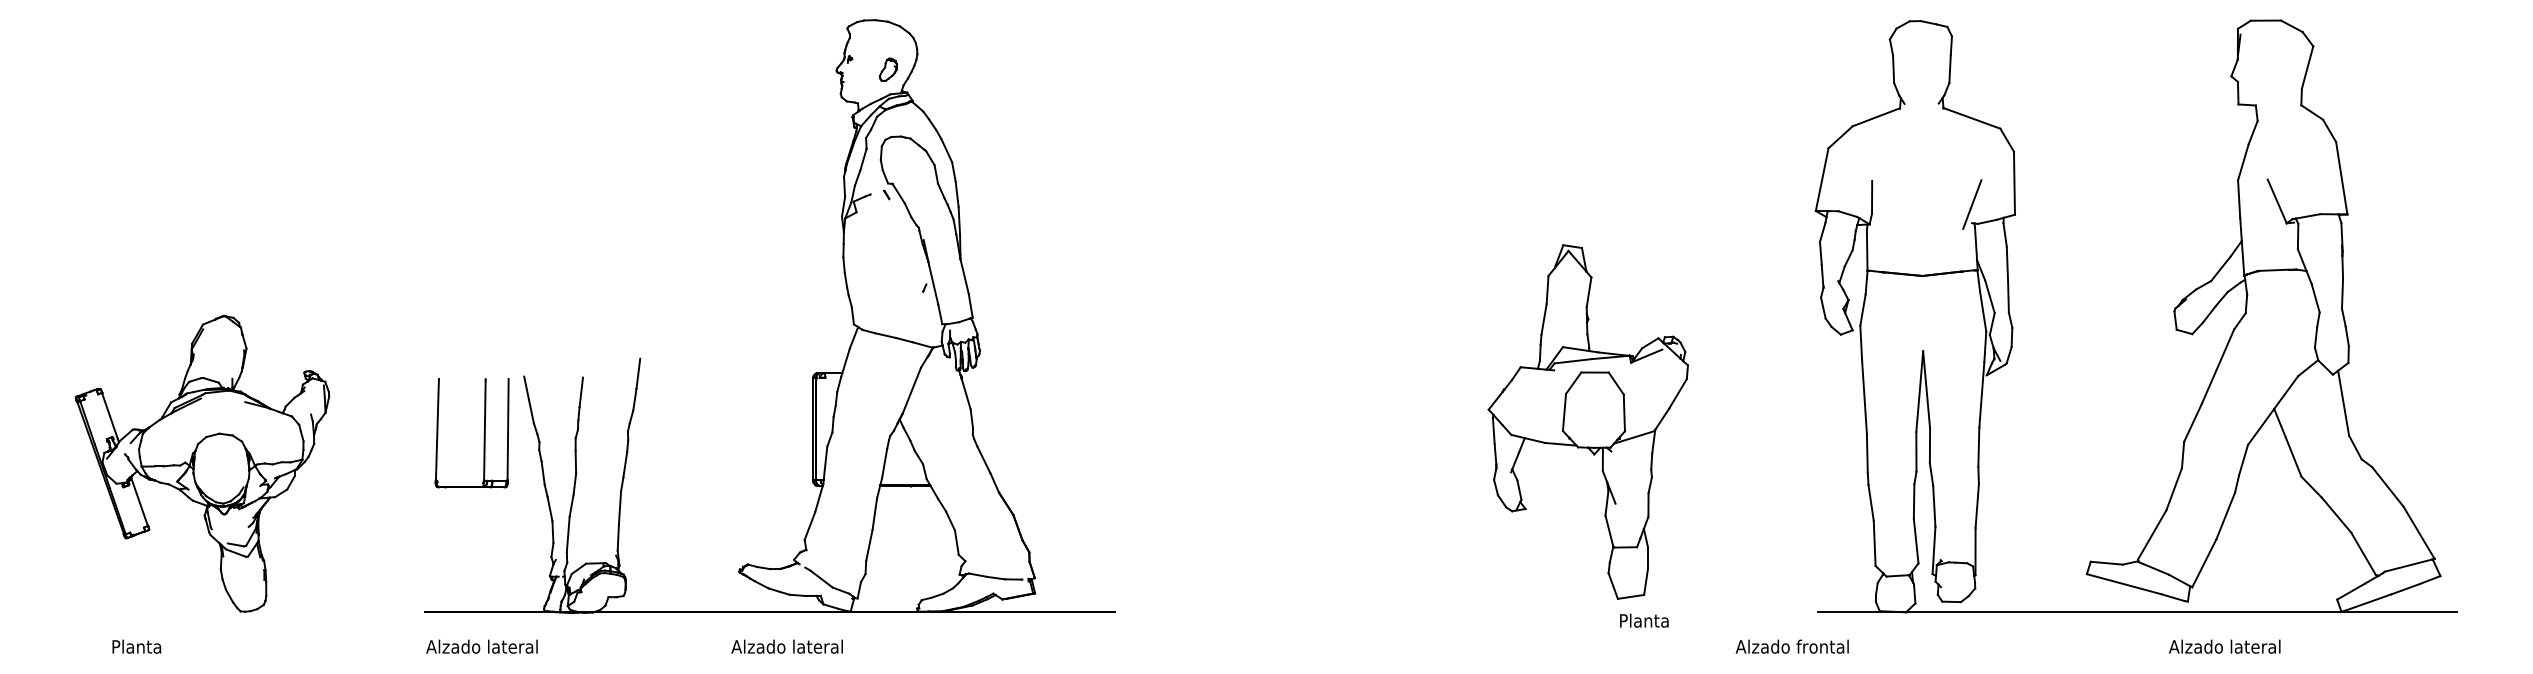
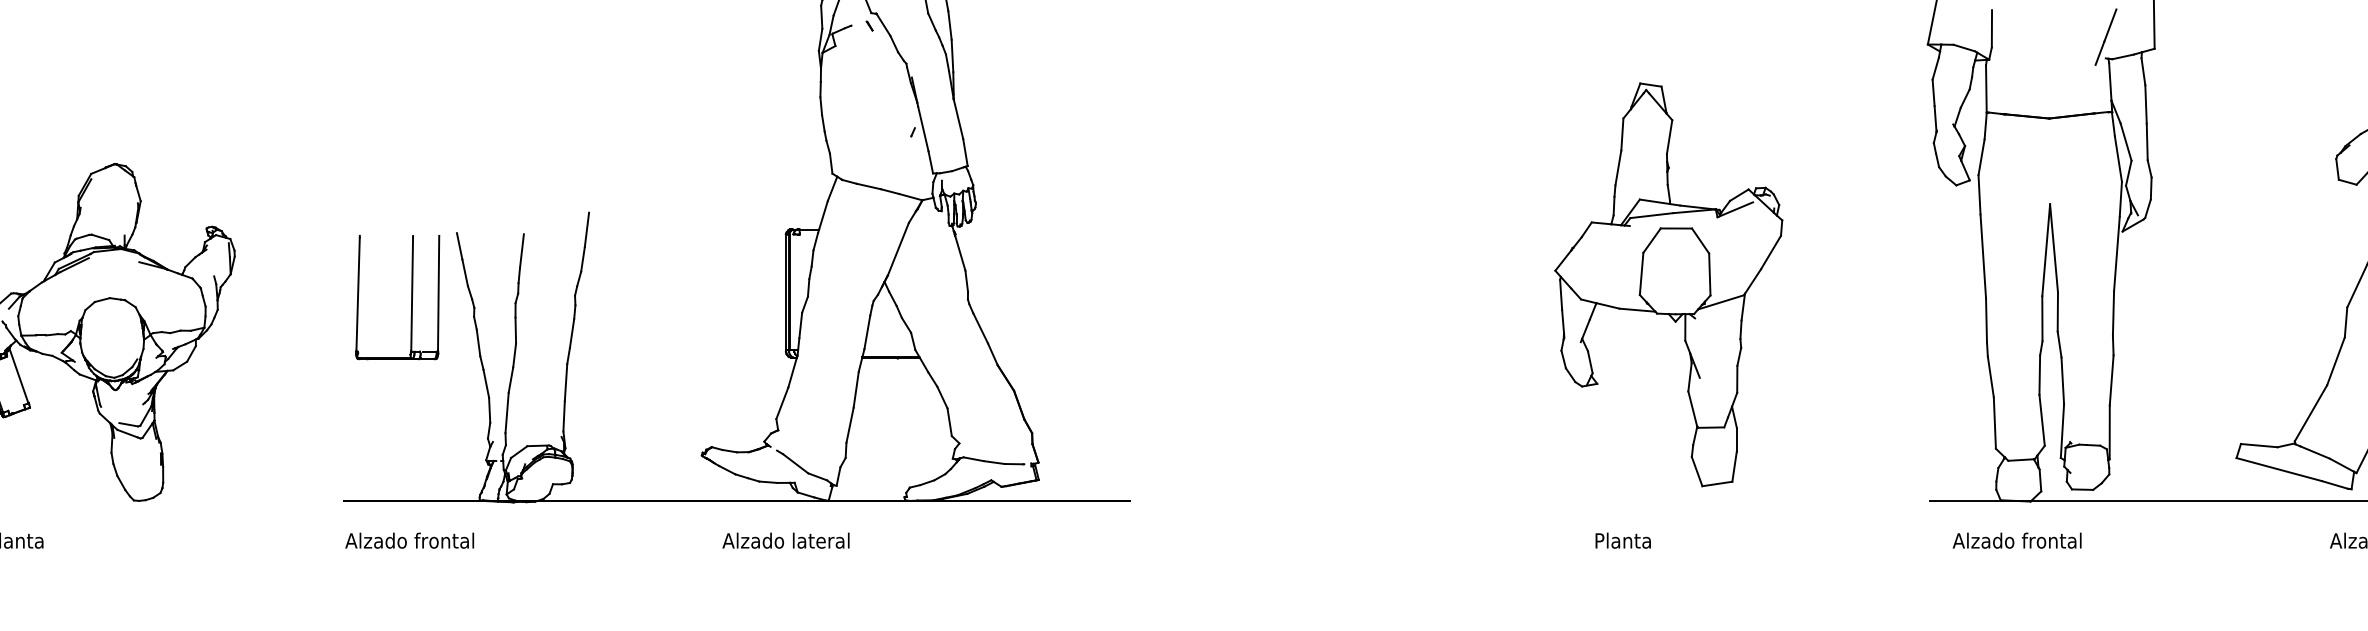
text: (1644, 620) -> (1623, 540), moved
text: (512, 646) -> (443, 540), Alzado lateral -> Alzado frontal
text: (786, 646) -> (785, 540), moved
text: (1791, 646) -> (2016, 540), moved

